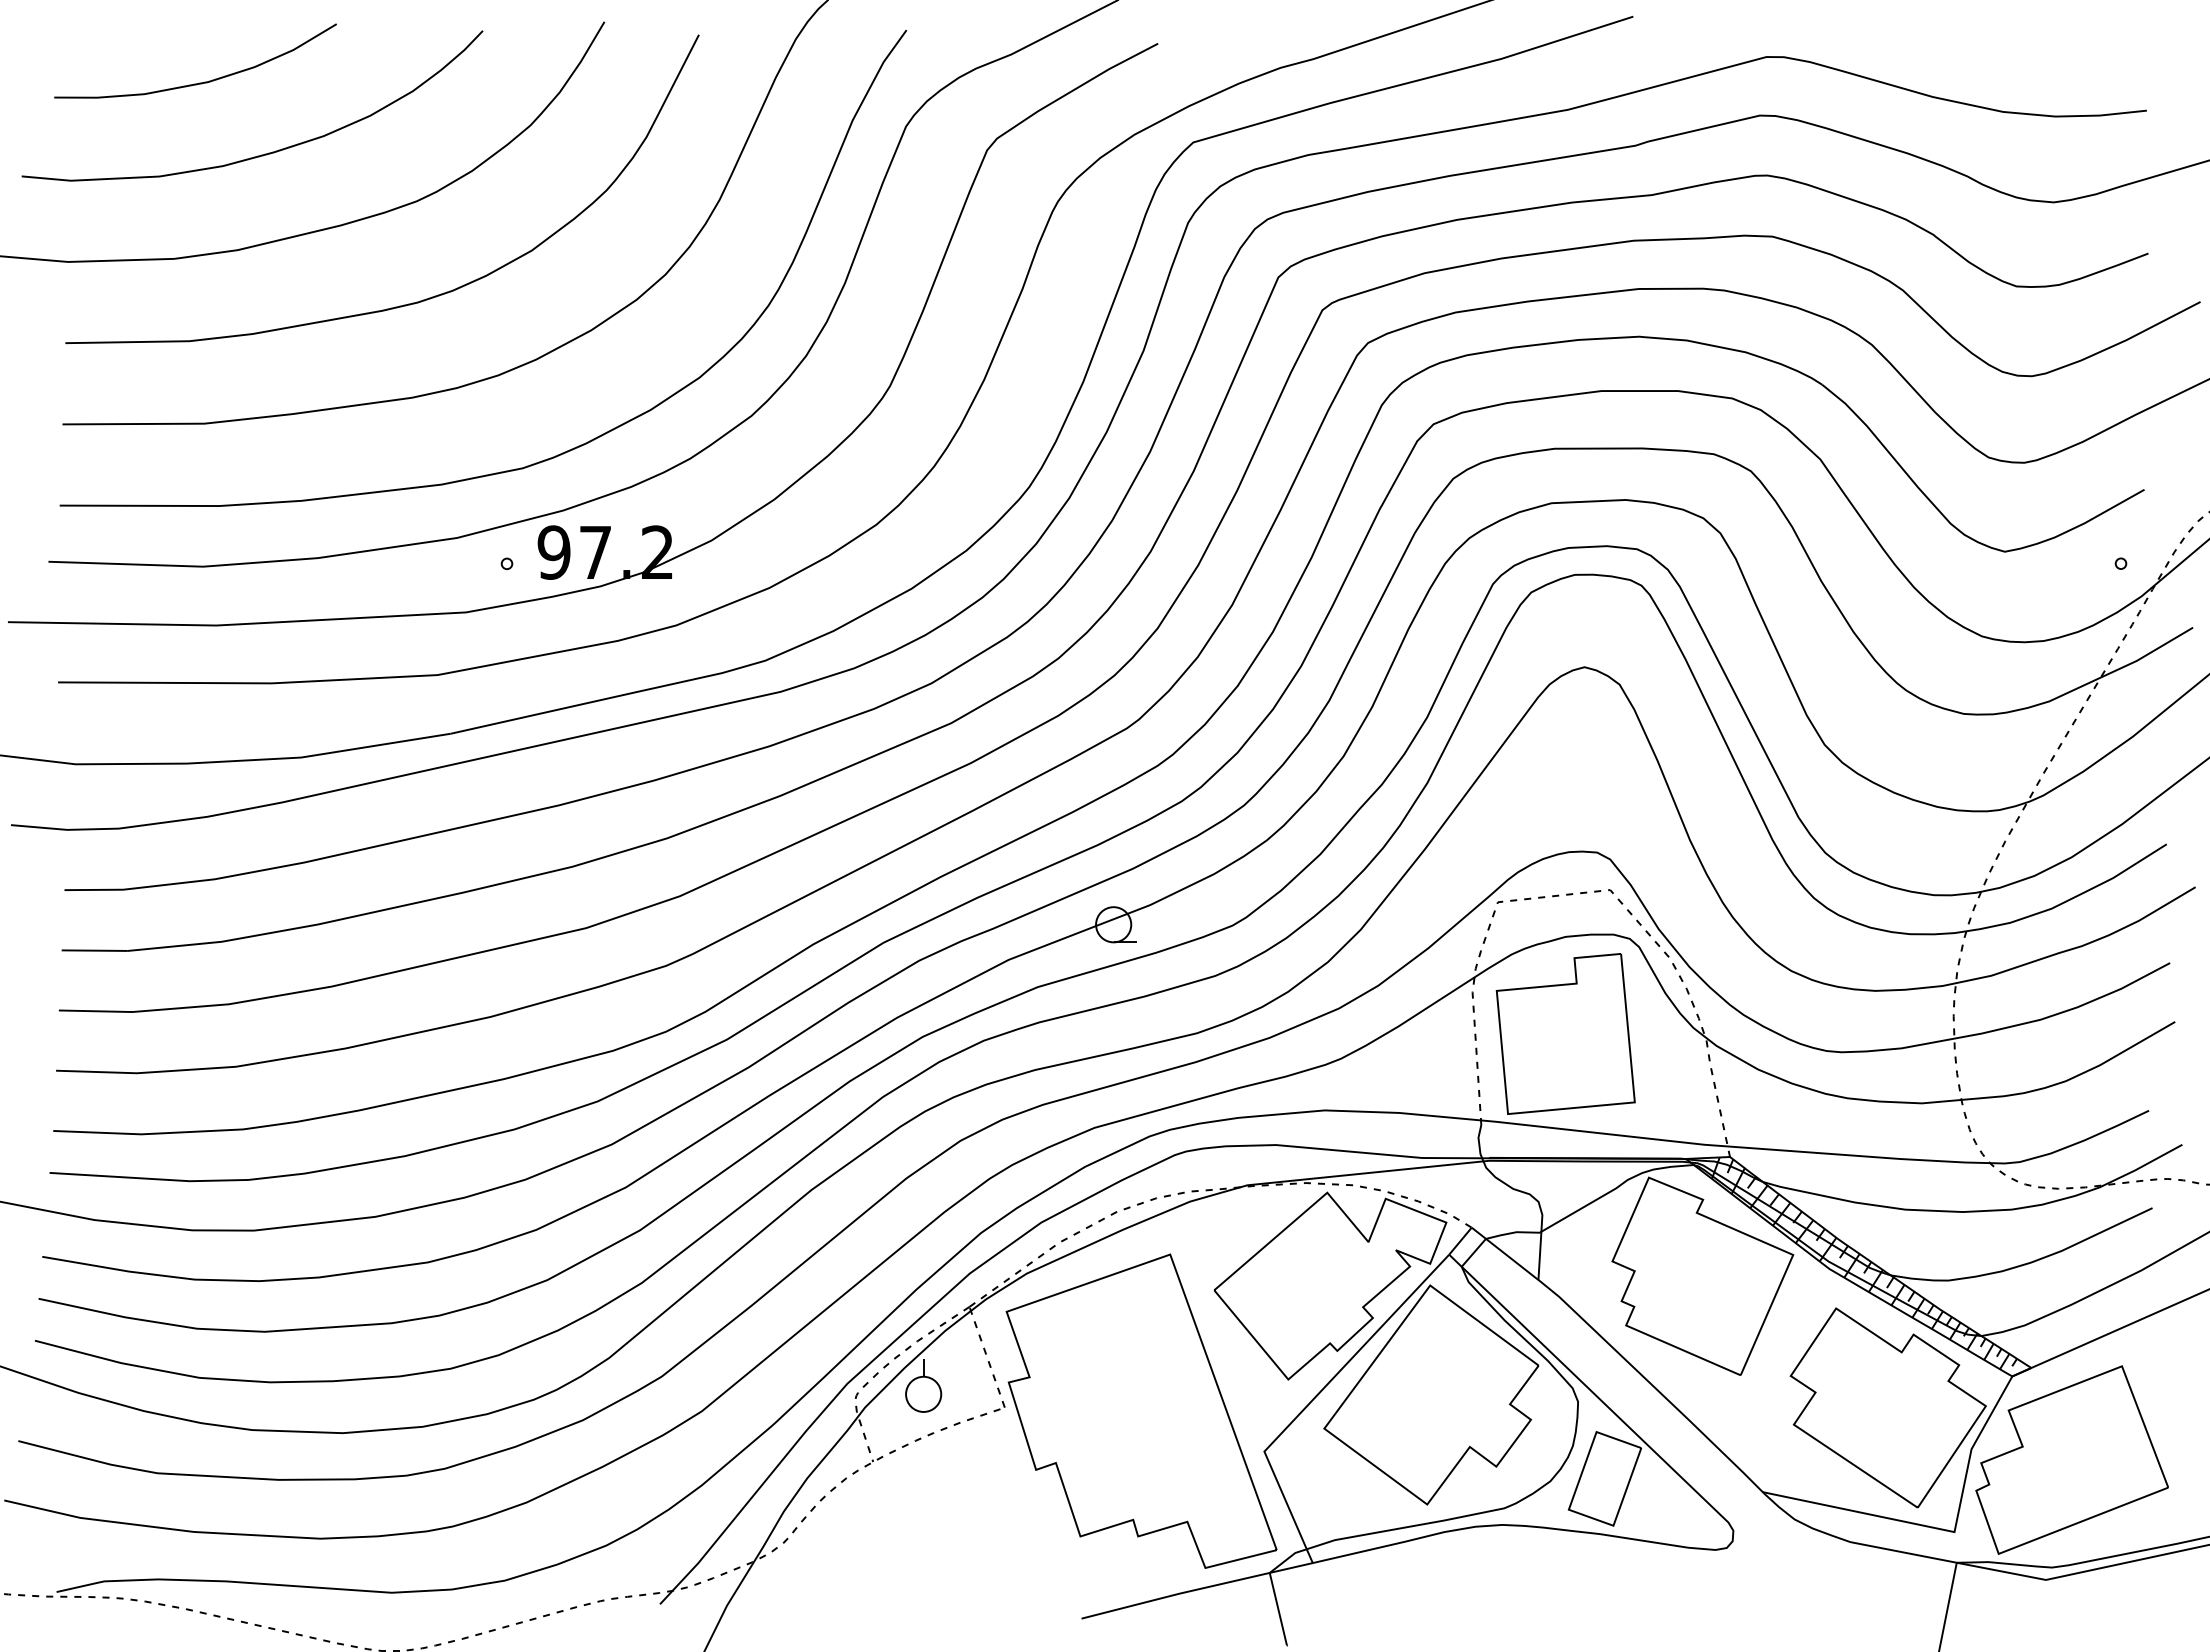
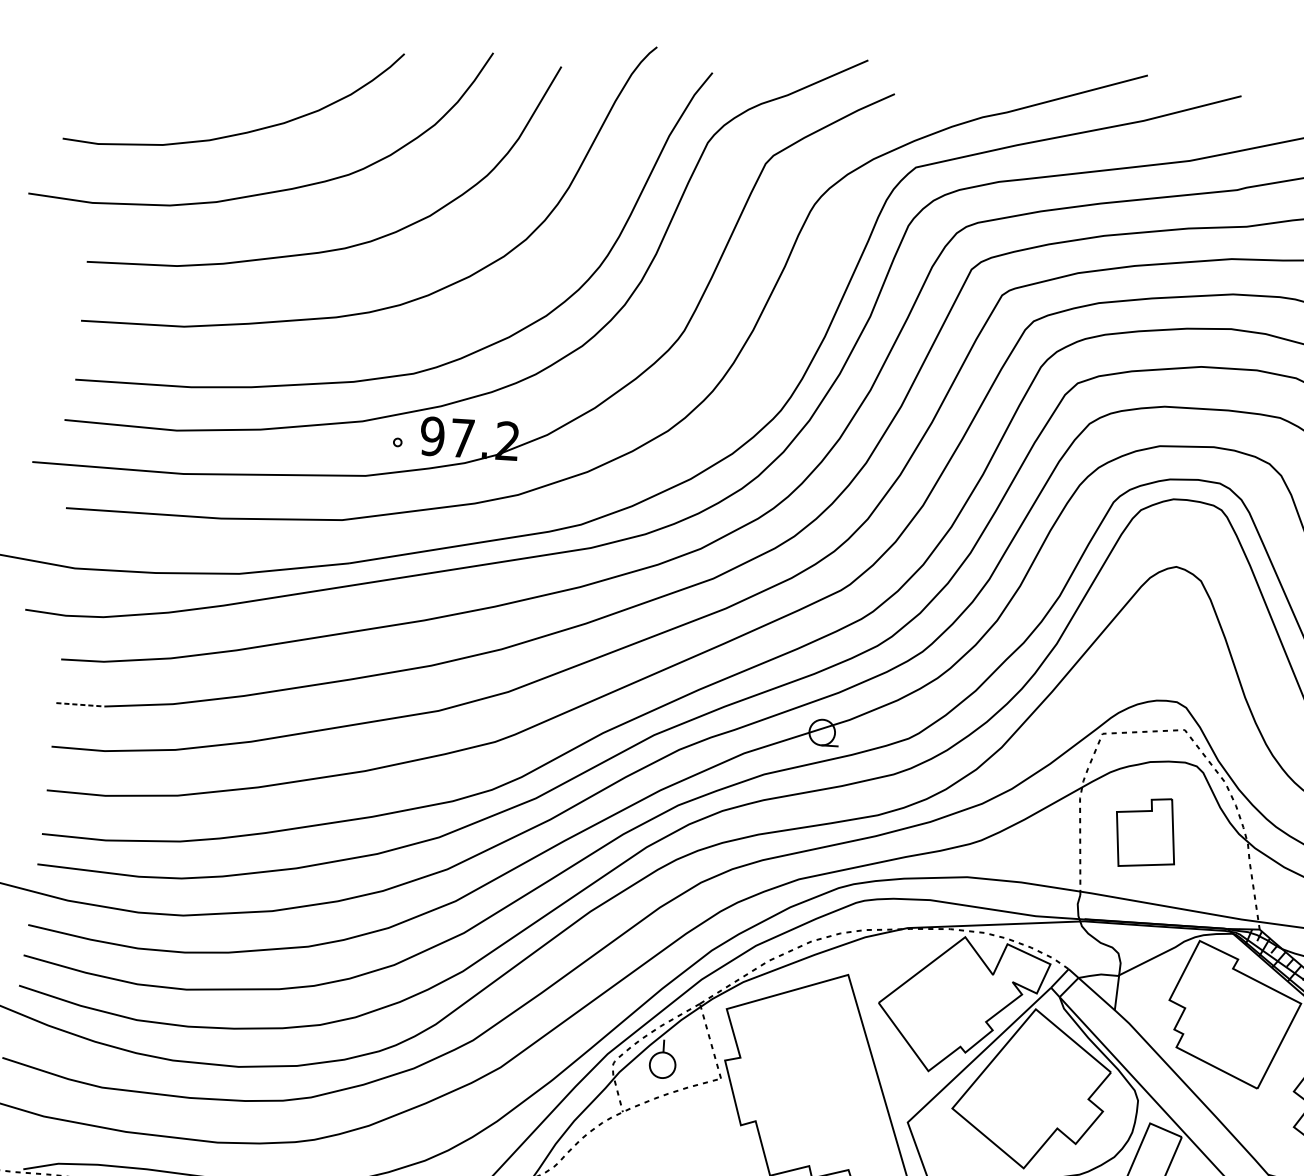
curve: (199, 82) -> (196, 78), removed
line: (95, 950) -> (80, 704), solid -> dashed
part: (1565, 1033) -> (1145, 832), size x0.6

